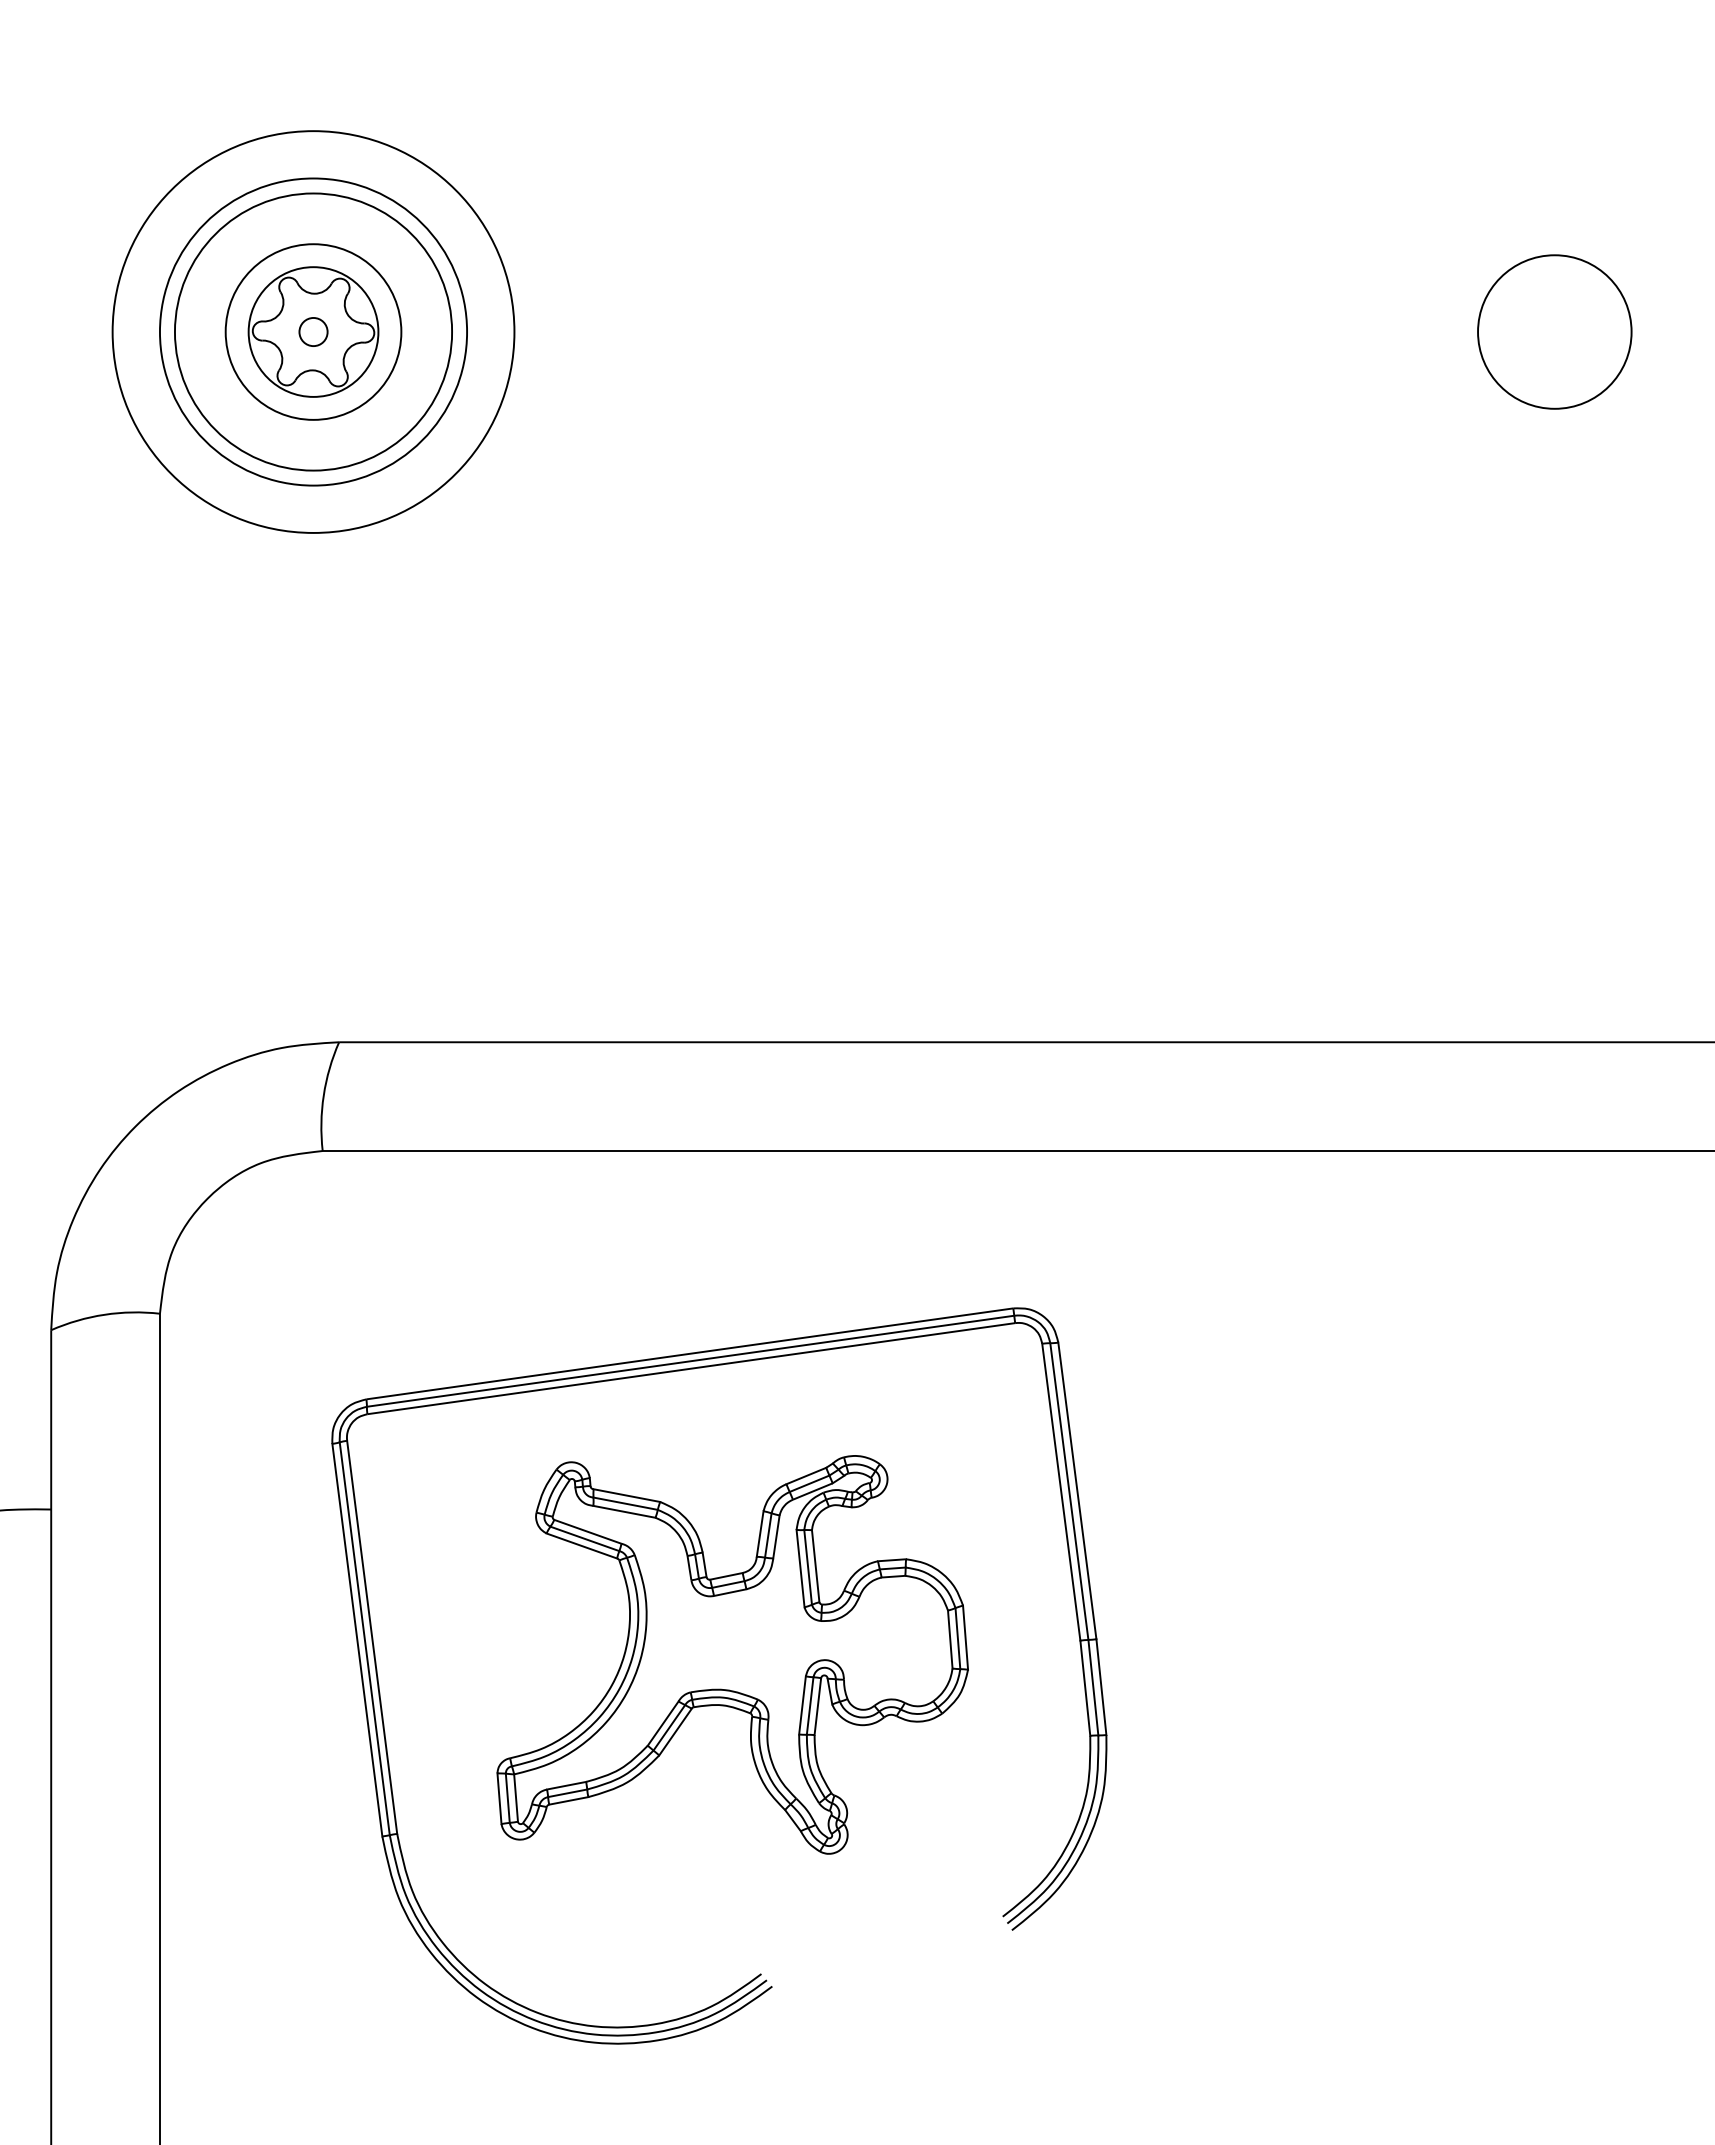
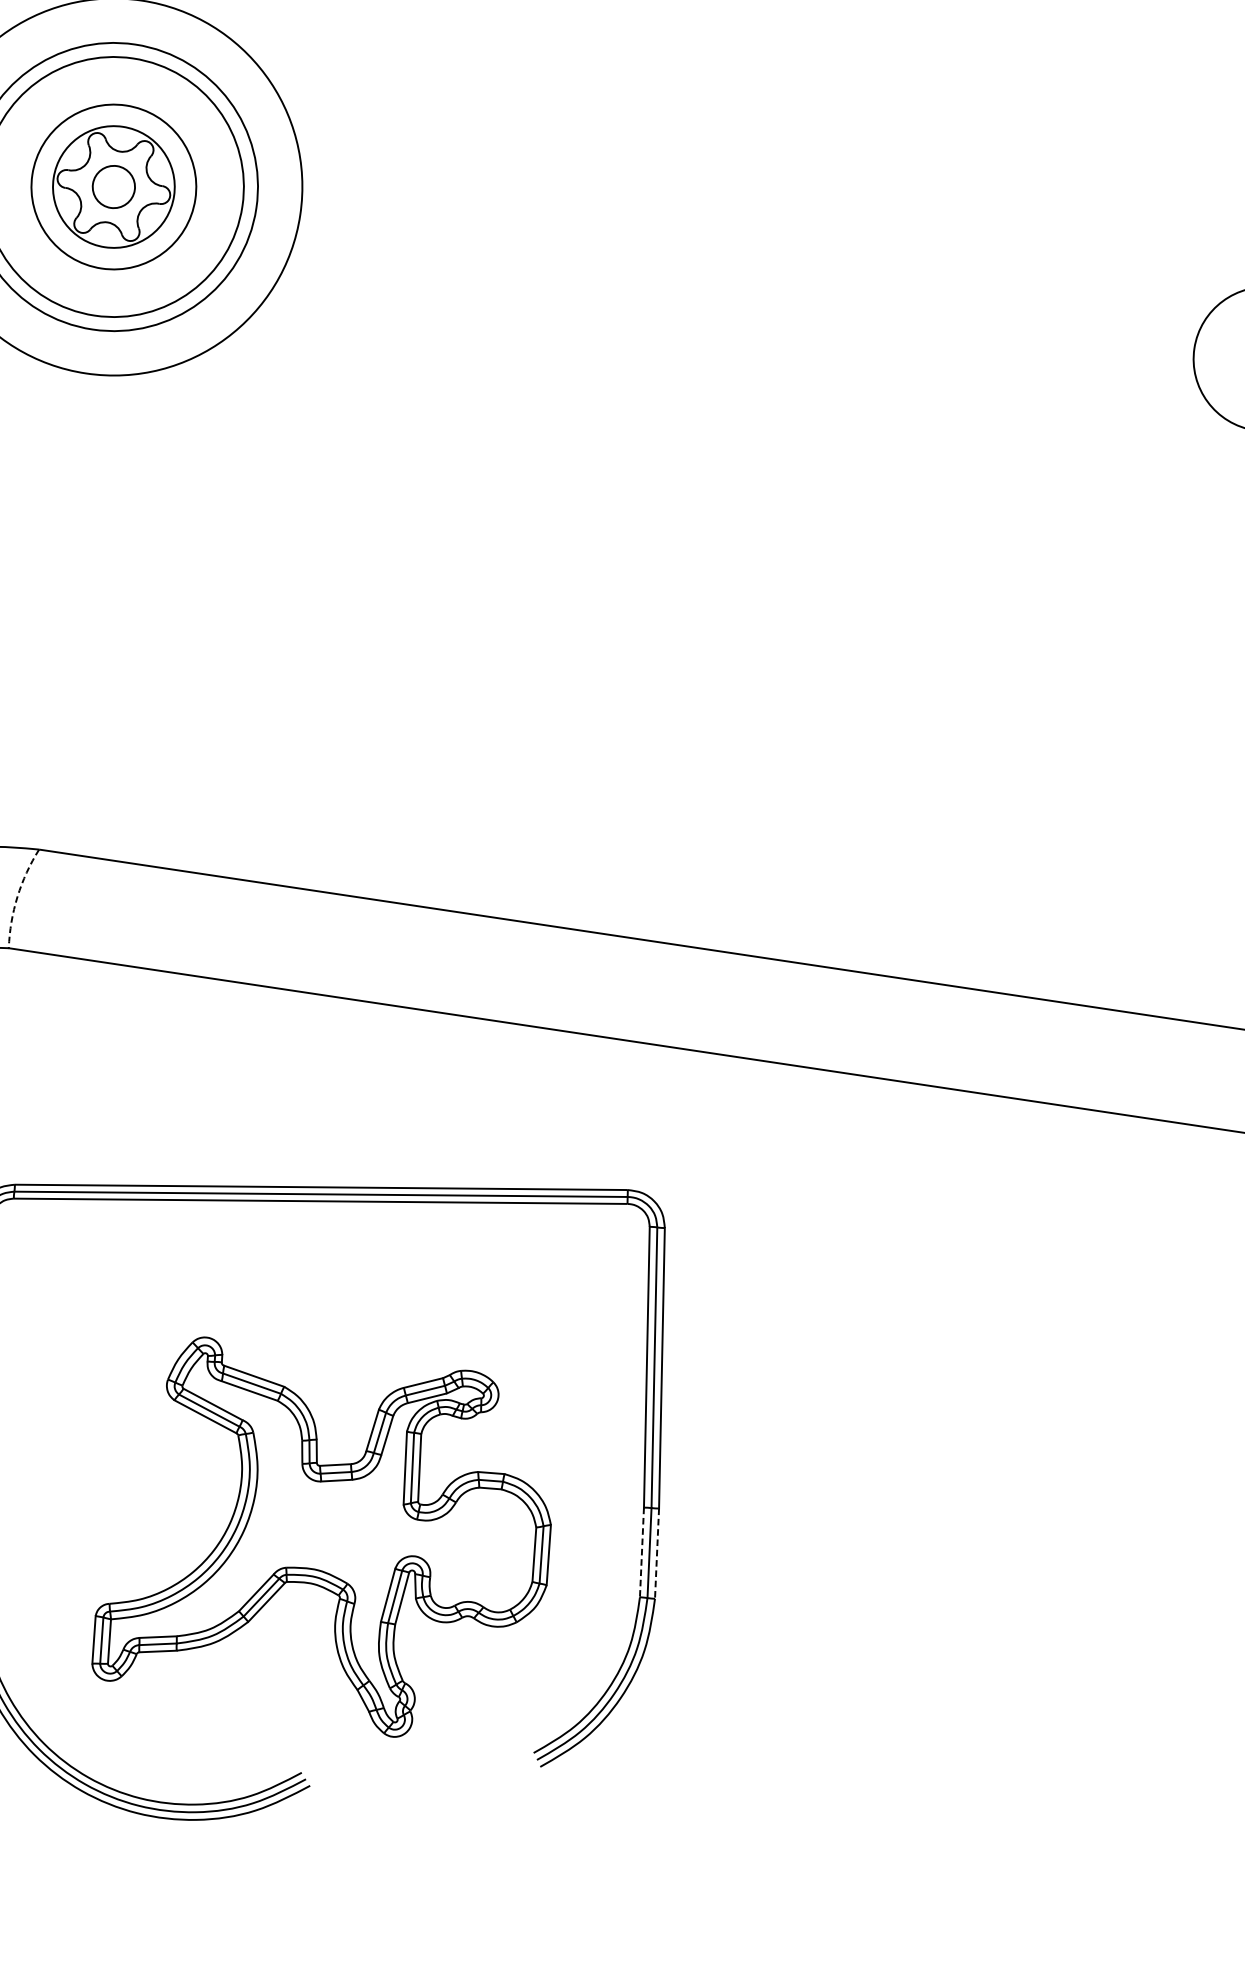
circle: (313, 331) -> (113, 186), size x1.6
arc: (323, 1095) -> (17, 896), solid -> dashed
part: (732, 1654) -> (330, 1538), moved
line: (1101, 1687) -> (657, 1554), solid -> dashed
line: (1085, 1688) -> (642, 1552), solid -> dashed

